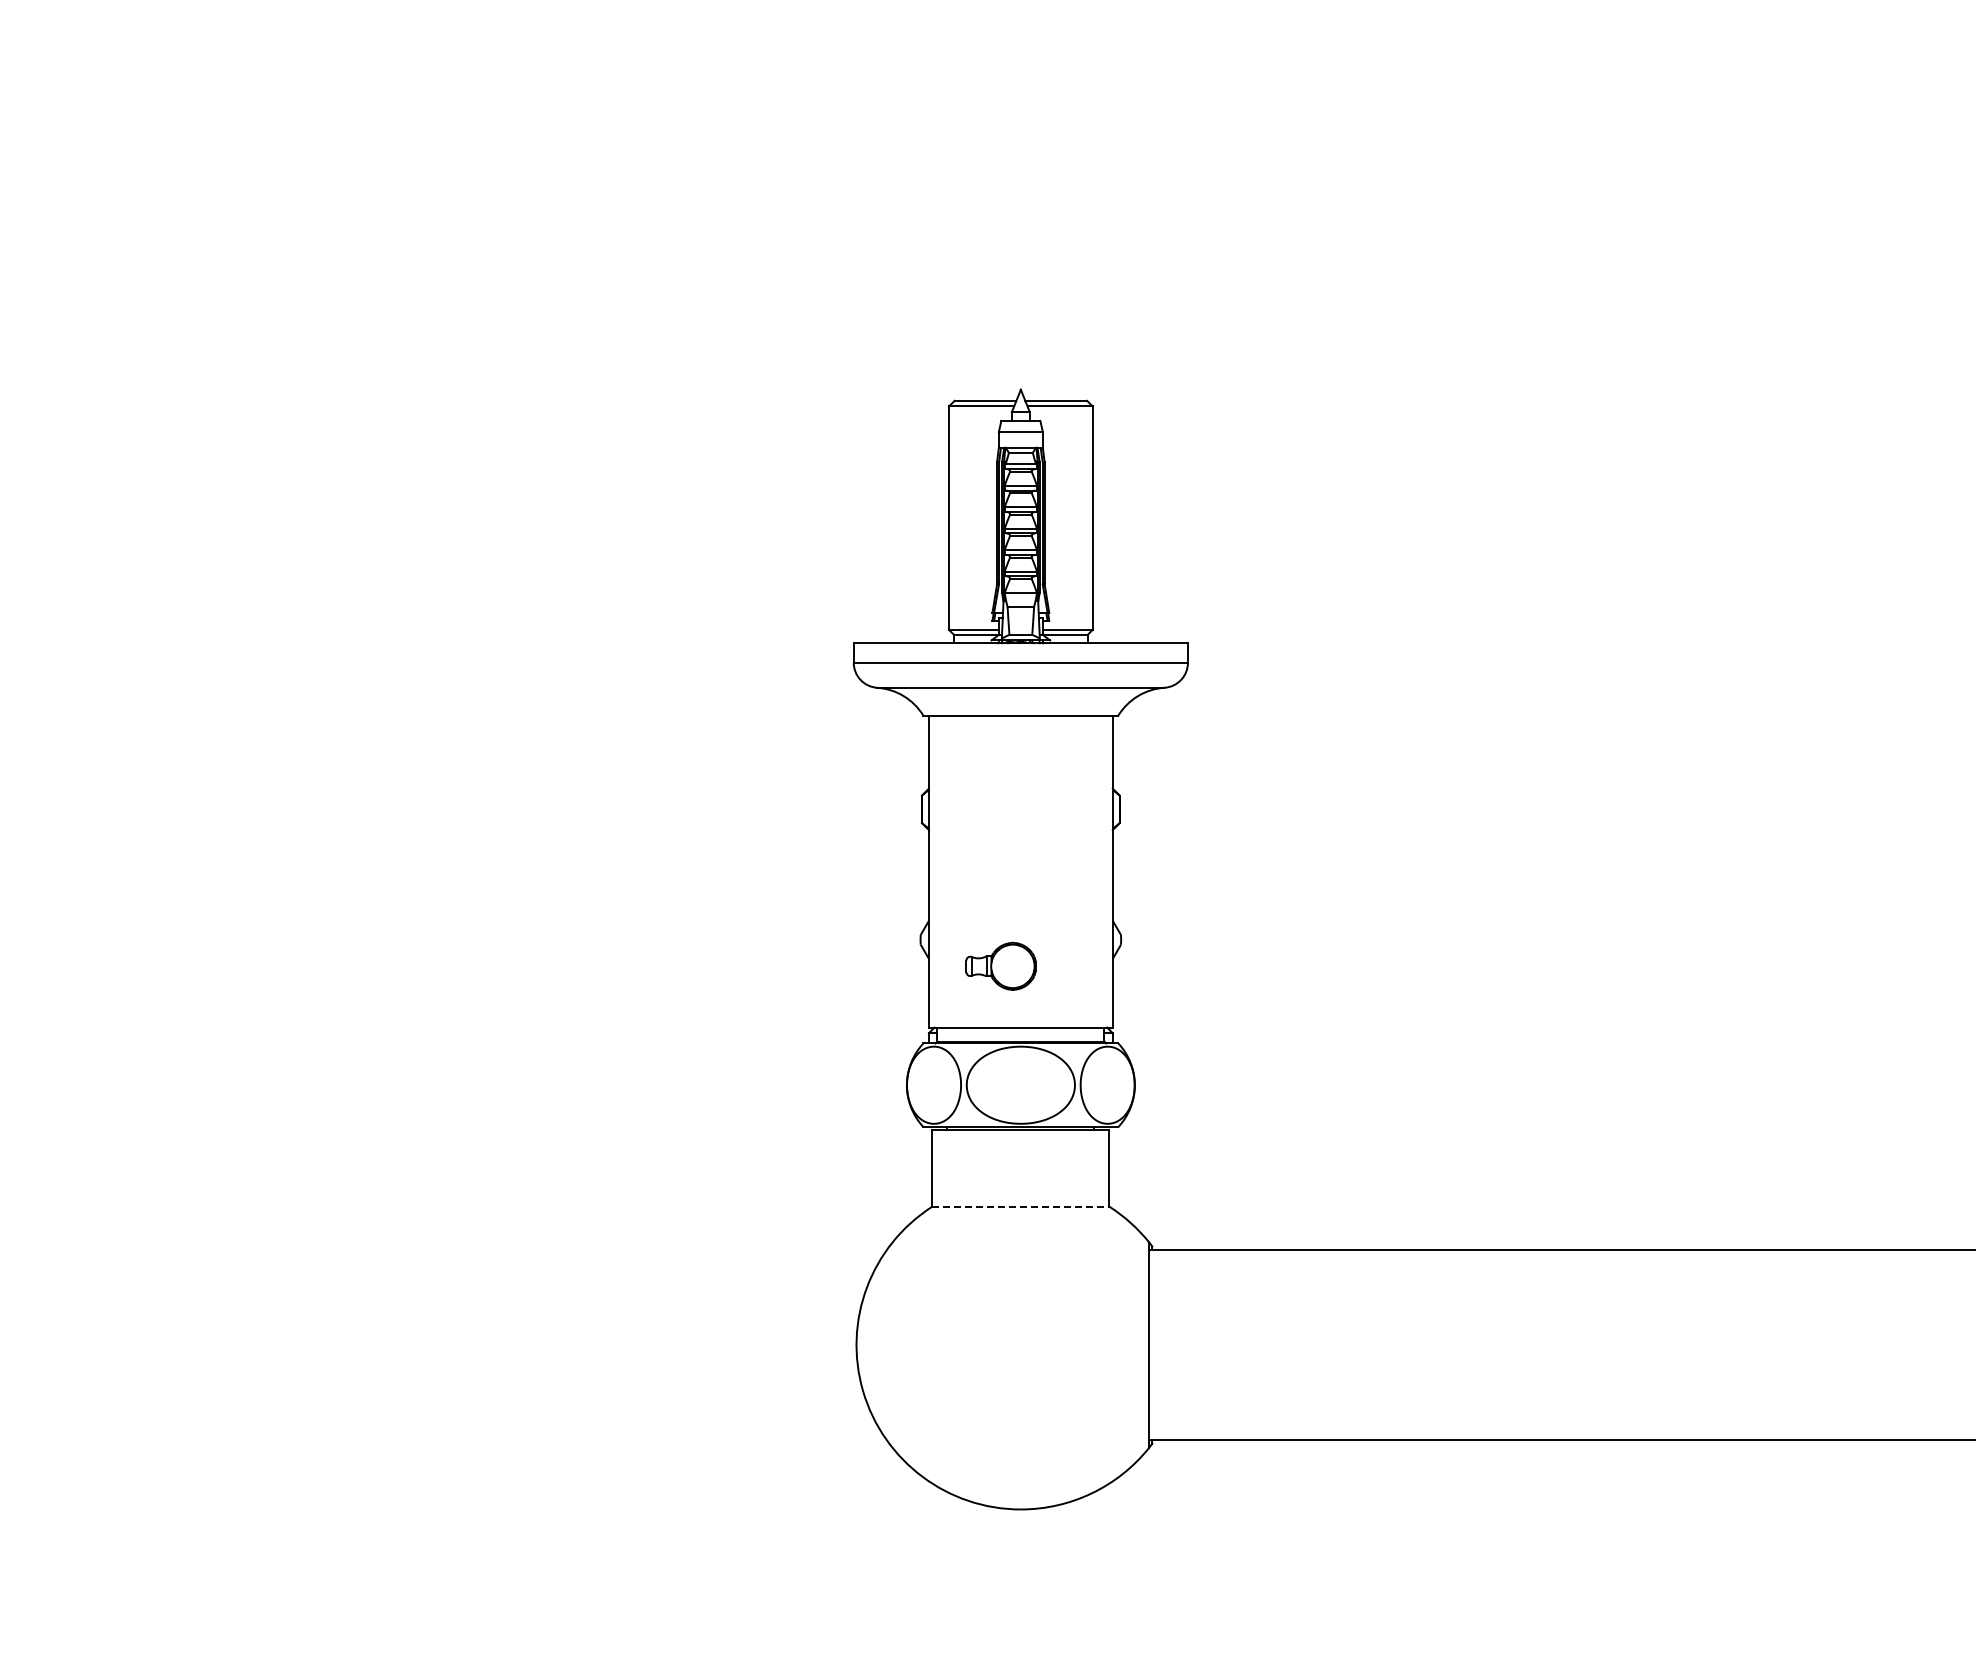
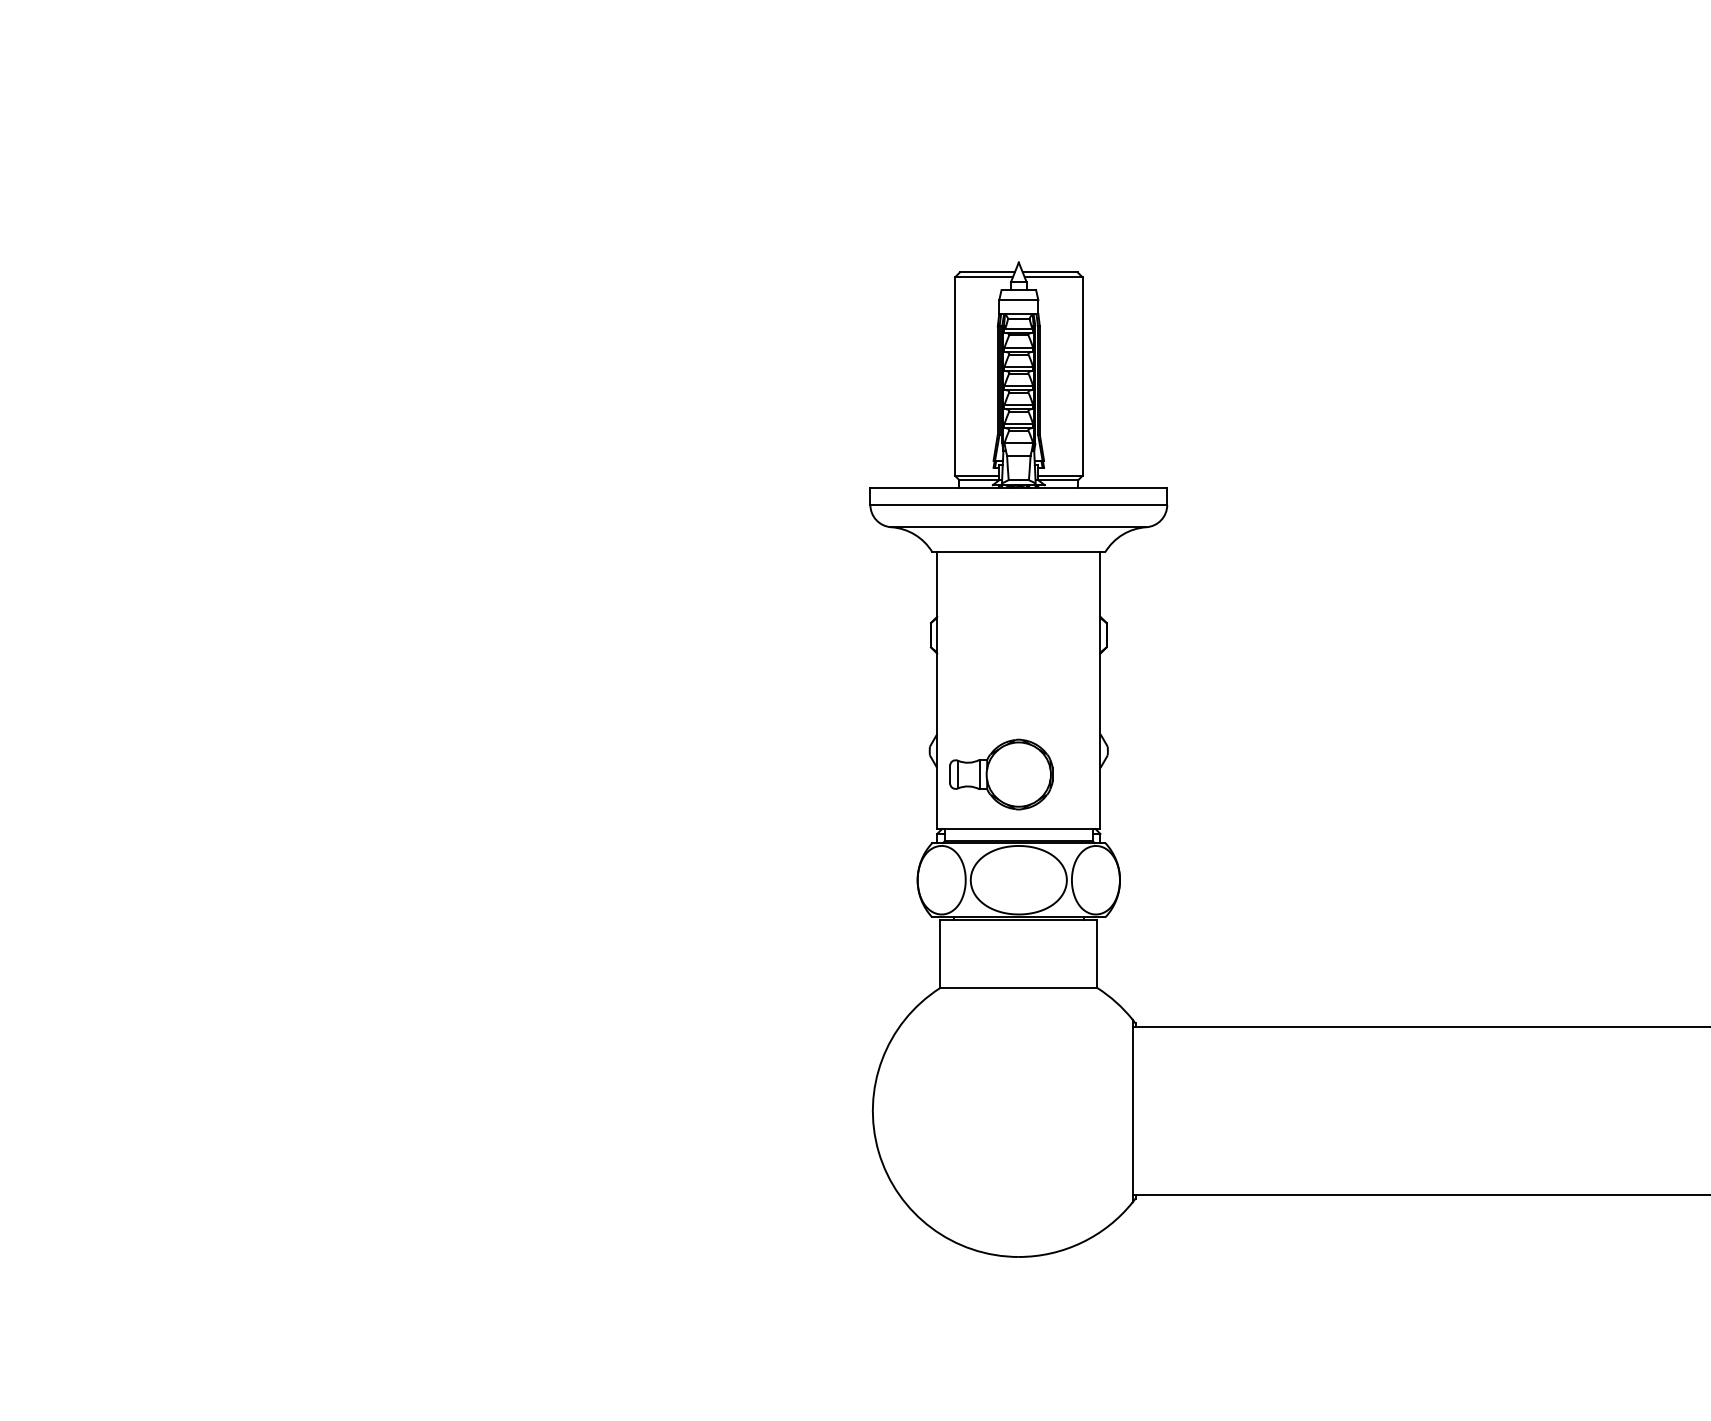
part: (1000, 966) -> (1000, 774), size x1.67
line: (1020, 1206) -> (1018, 987), dashed -> solid

